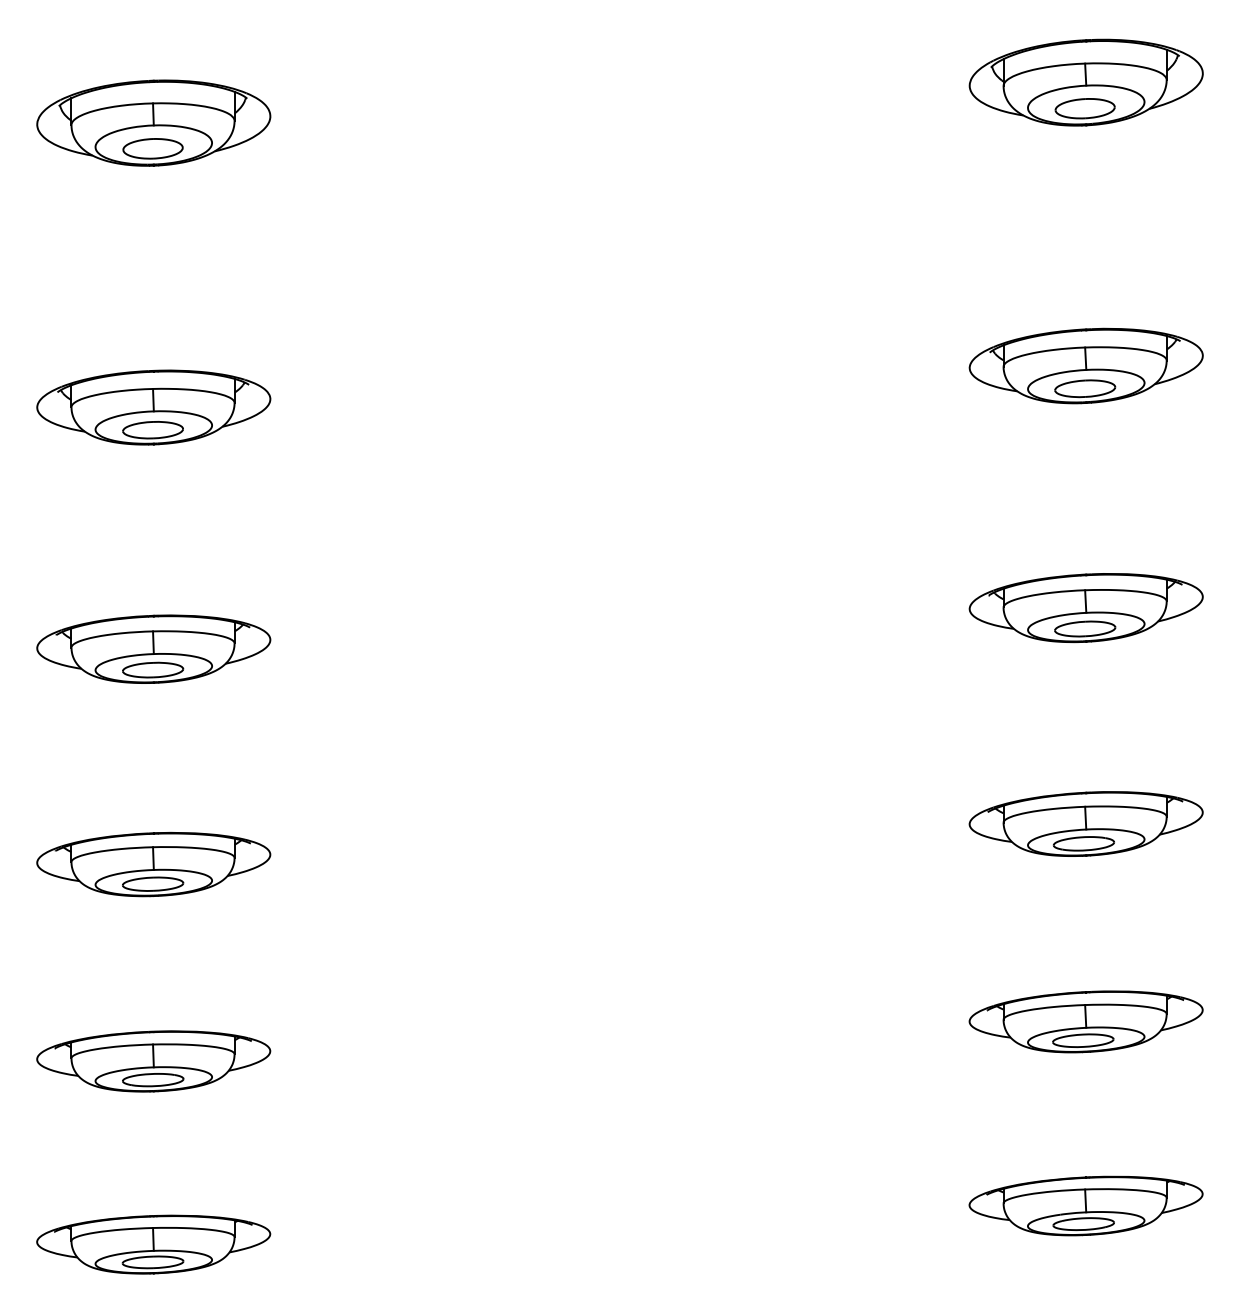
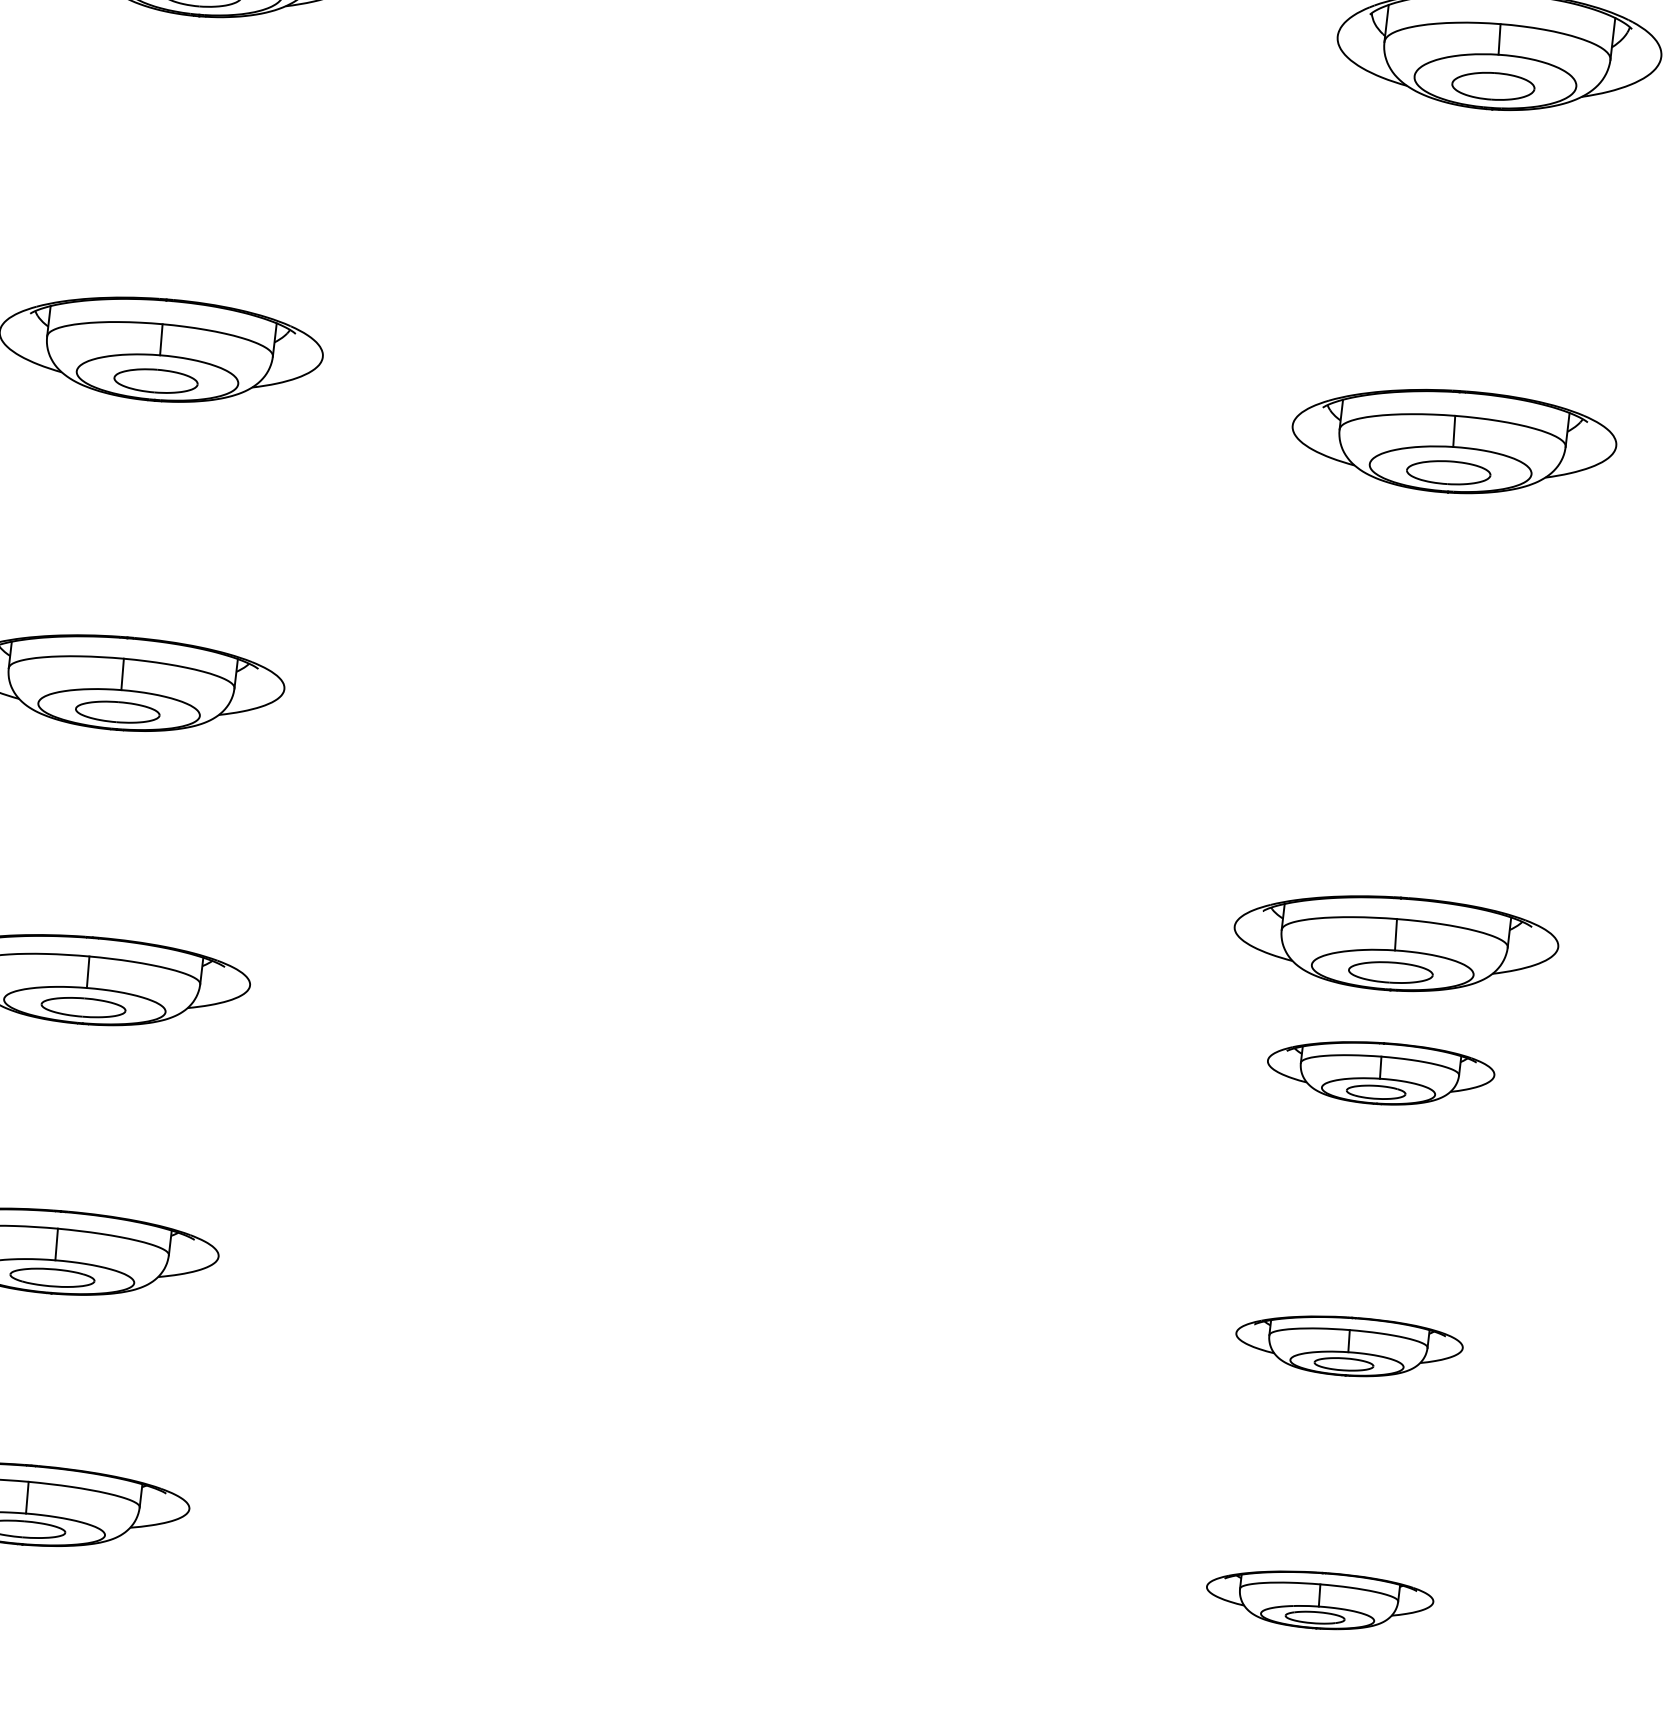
part: (1085, 608) -> (1394, 944), moved
part: (1085, 823) -> (1379, 1072), size x0.7
part: (1085, 1021) -> (1348, 1345), size x0.7
part: (1085, 1205) -> (1318, 1599), size x0.7

